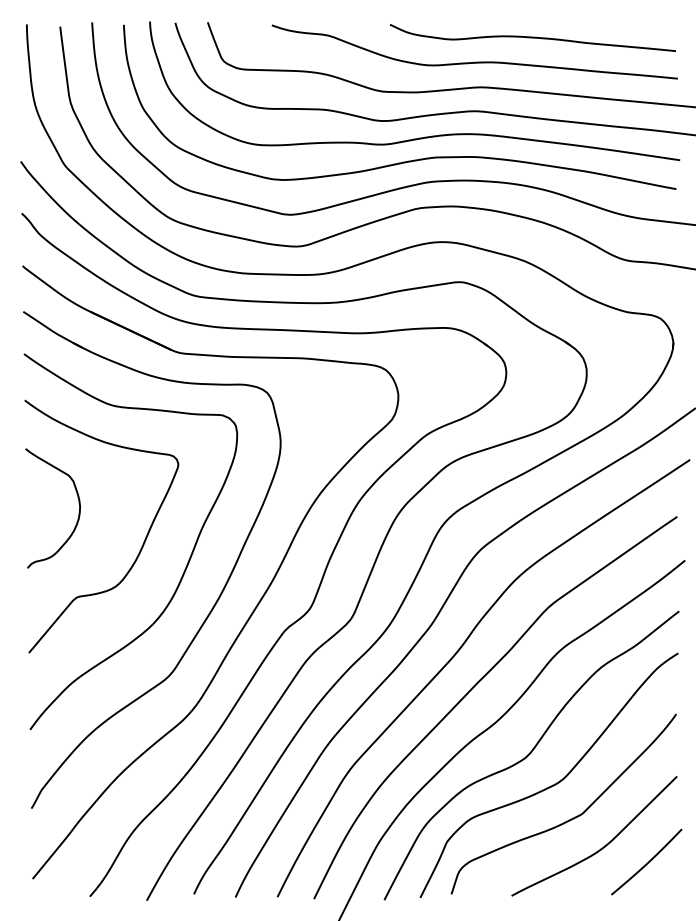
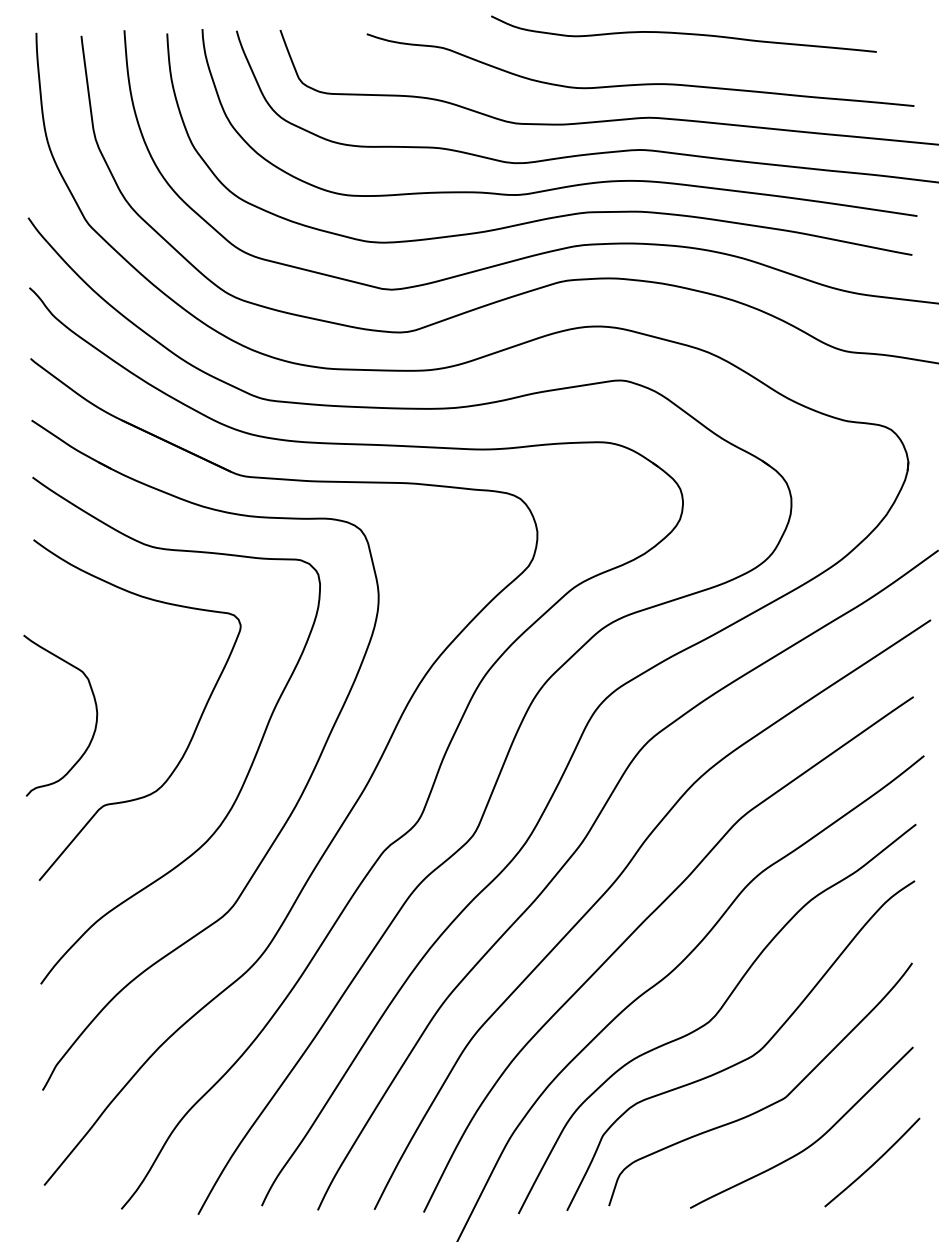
curve: (532, 37) -> (683, 33), moved
curve: (78, 503) -> (95, 709), moved

